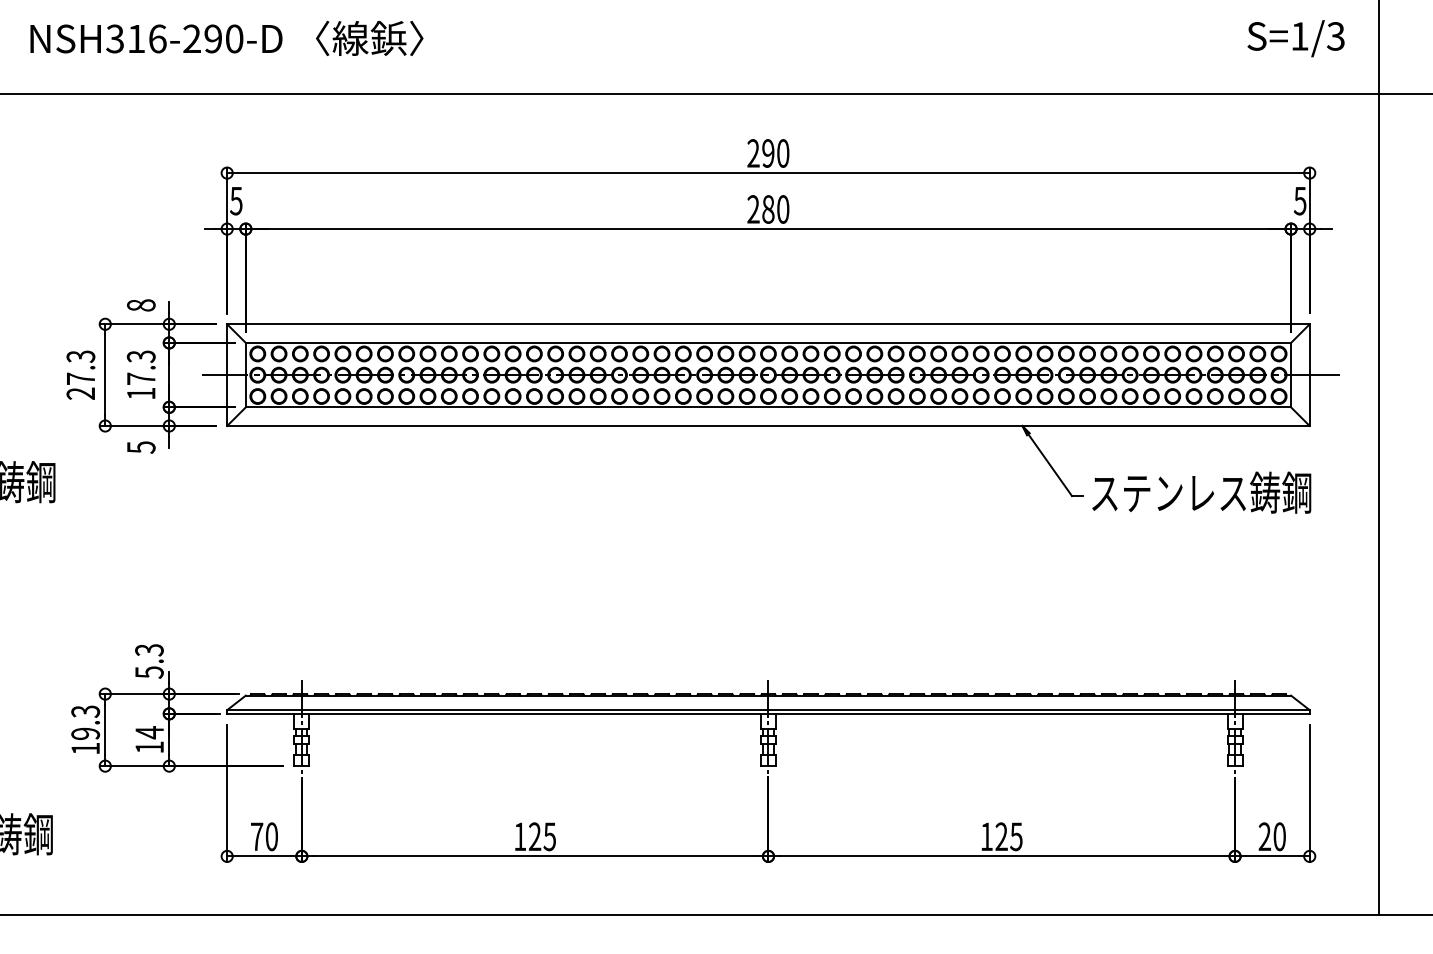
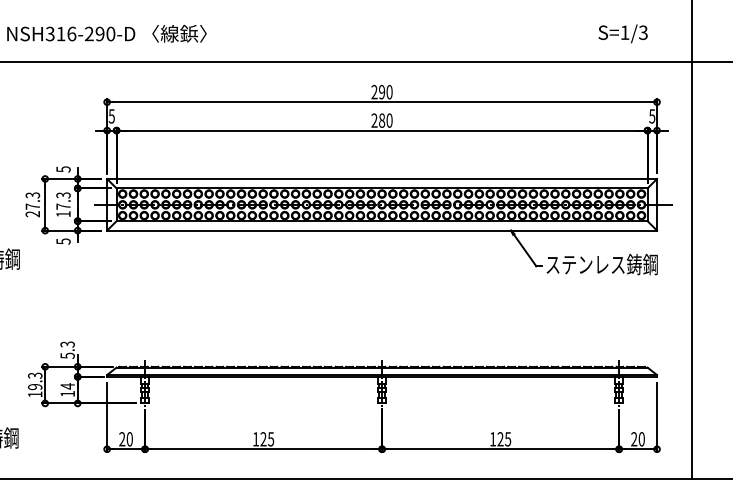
text: (1294, 37) -> (622, 33), moved
text: (141, 305) -> (63, 169), 8 -> 5
text: (257, 837) -> (122, 439), 70 -> 20

